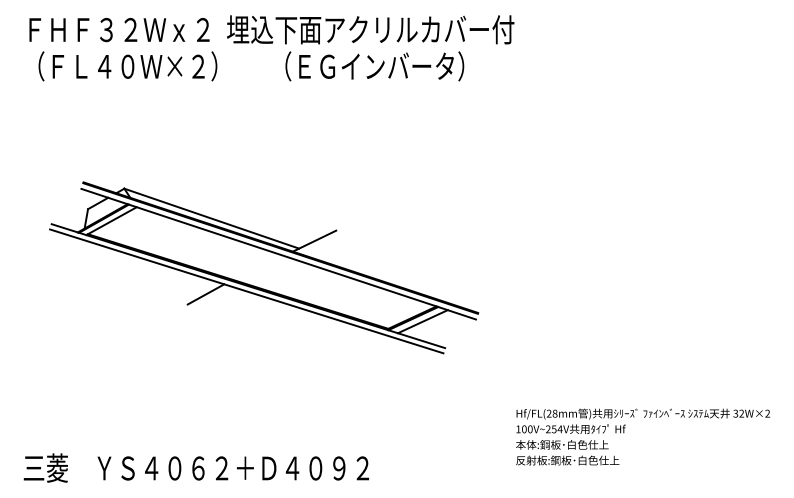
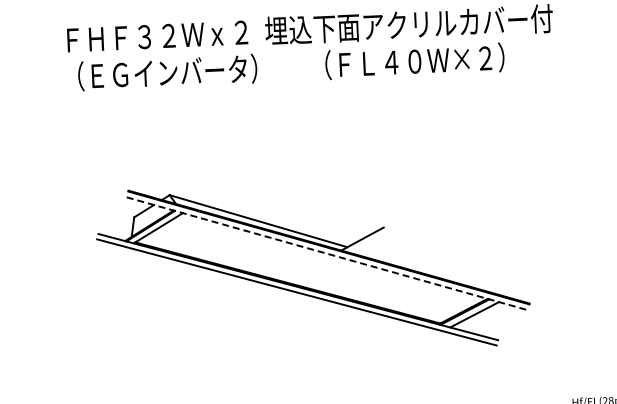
text: (129, 65) -> (169, 71), （ＦＬ４０Ｗ×２） -> （ＥＧインバータ）
text: (376, 65) -> (416, 60), （ＥＧインバータ） -> （ＦＬ４０Ｗ×２）
line: (278, 254) -> (327, 254), solid -> dashed
line: (205, 294) -> (255, 297), removed

